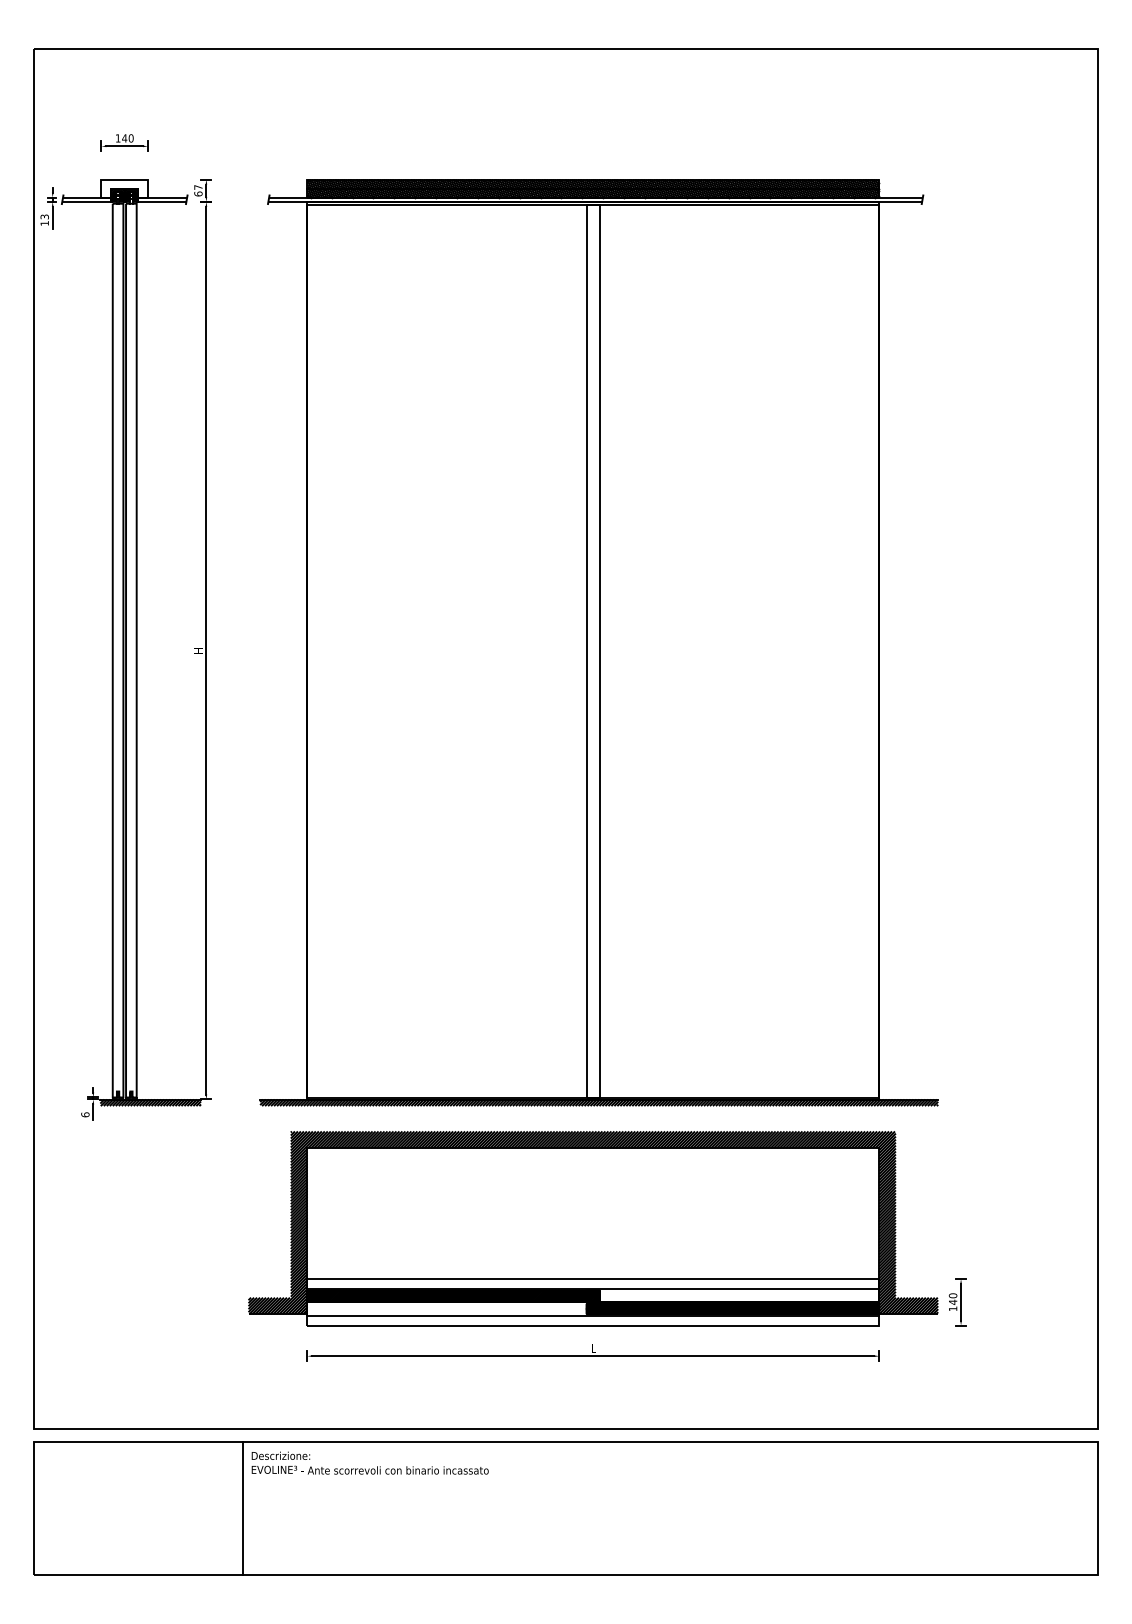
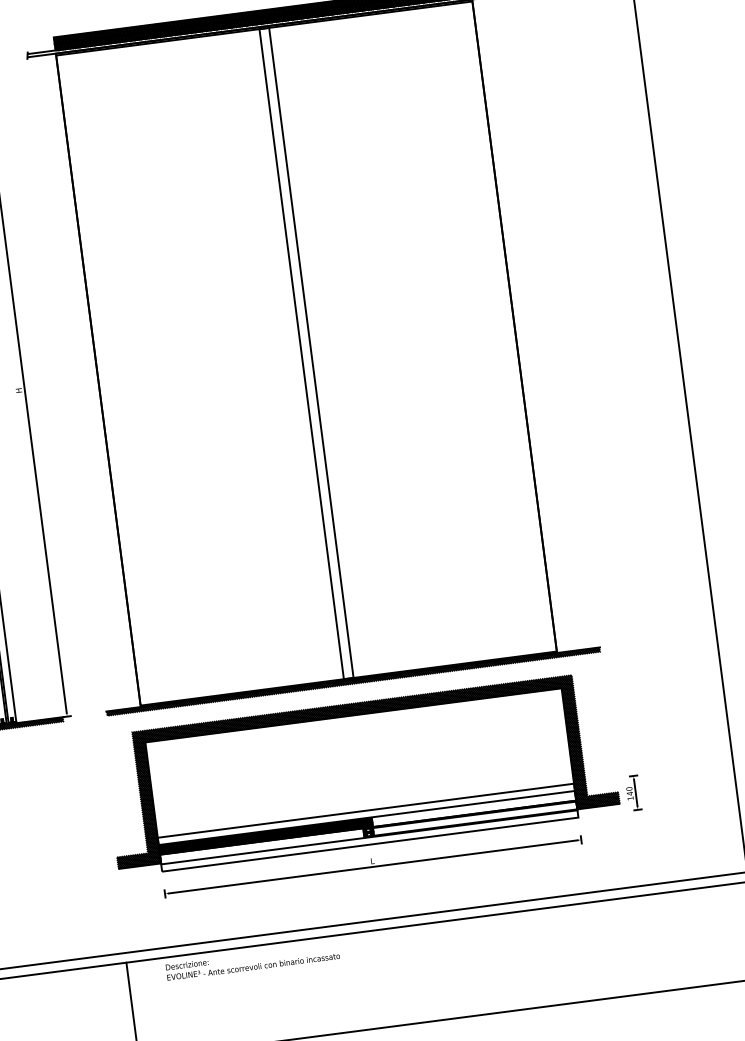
hatch: (732, 1308) -> (469, 819), removed
text: (369, 1462) -> (252, 961), moved

